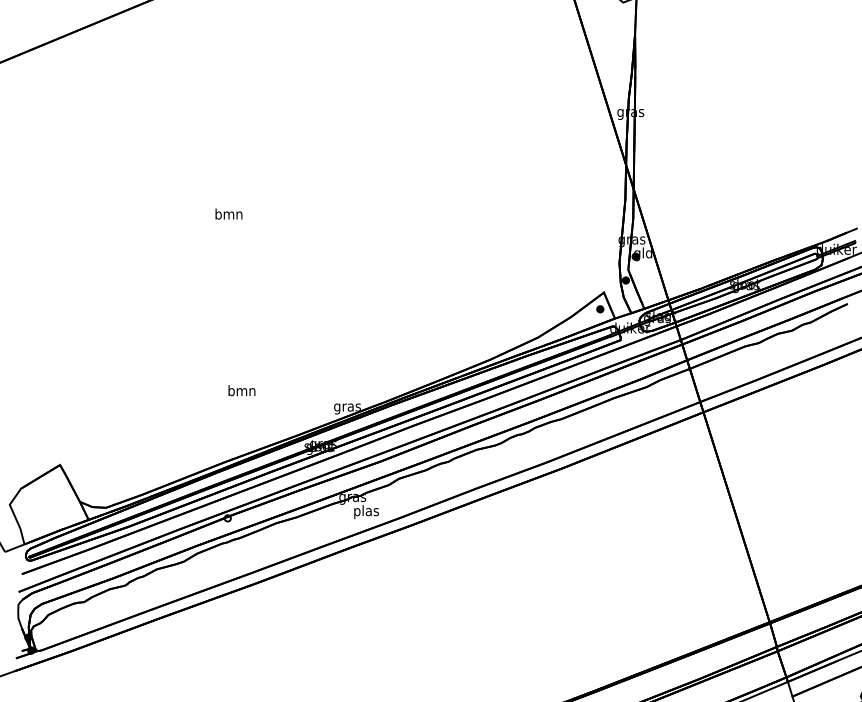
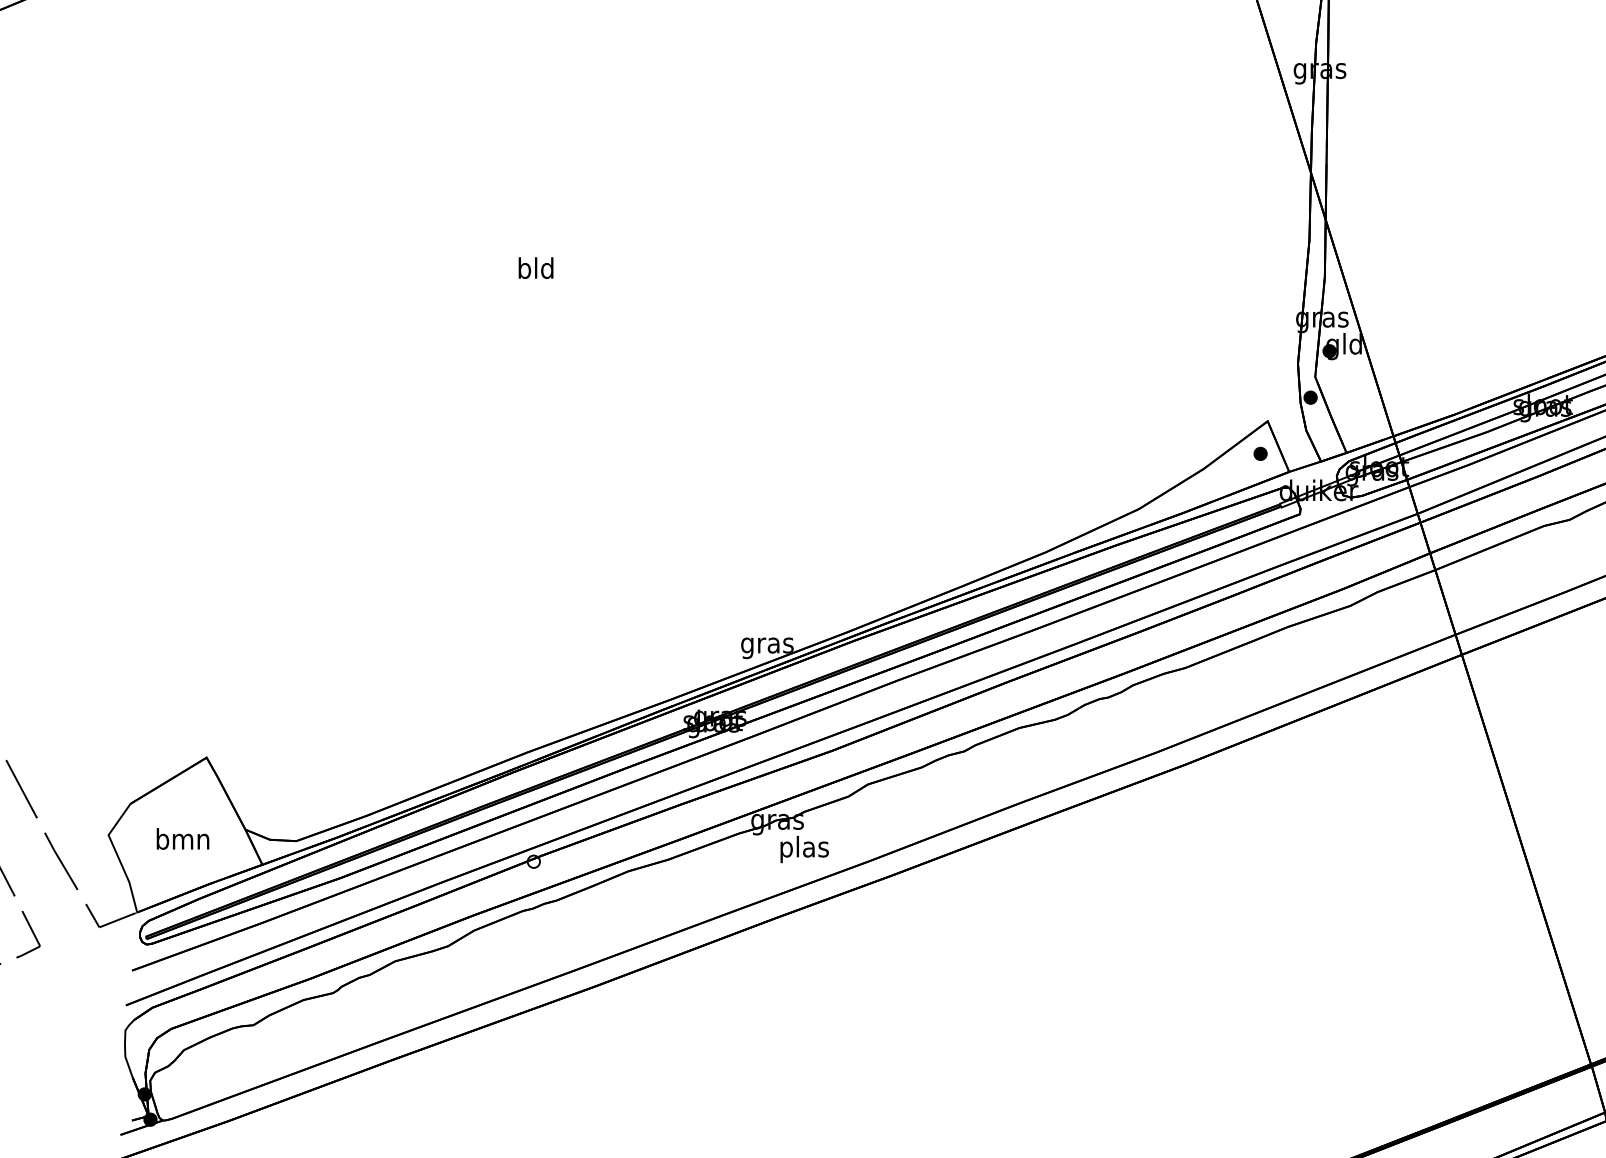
text: (228, 213) -> (535, 266), bmn -> bld
text: (241, 390) -> (182, 838), moved

